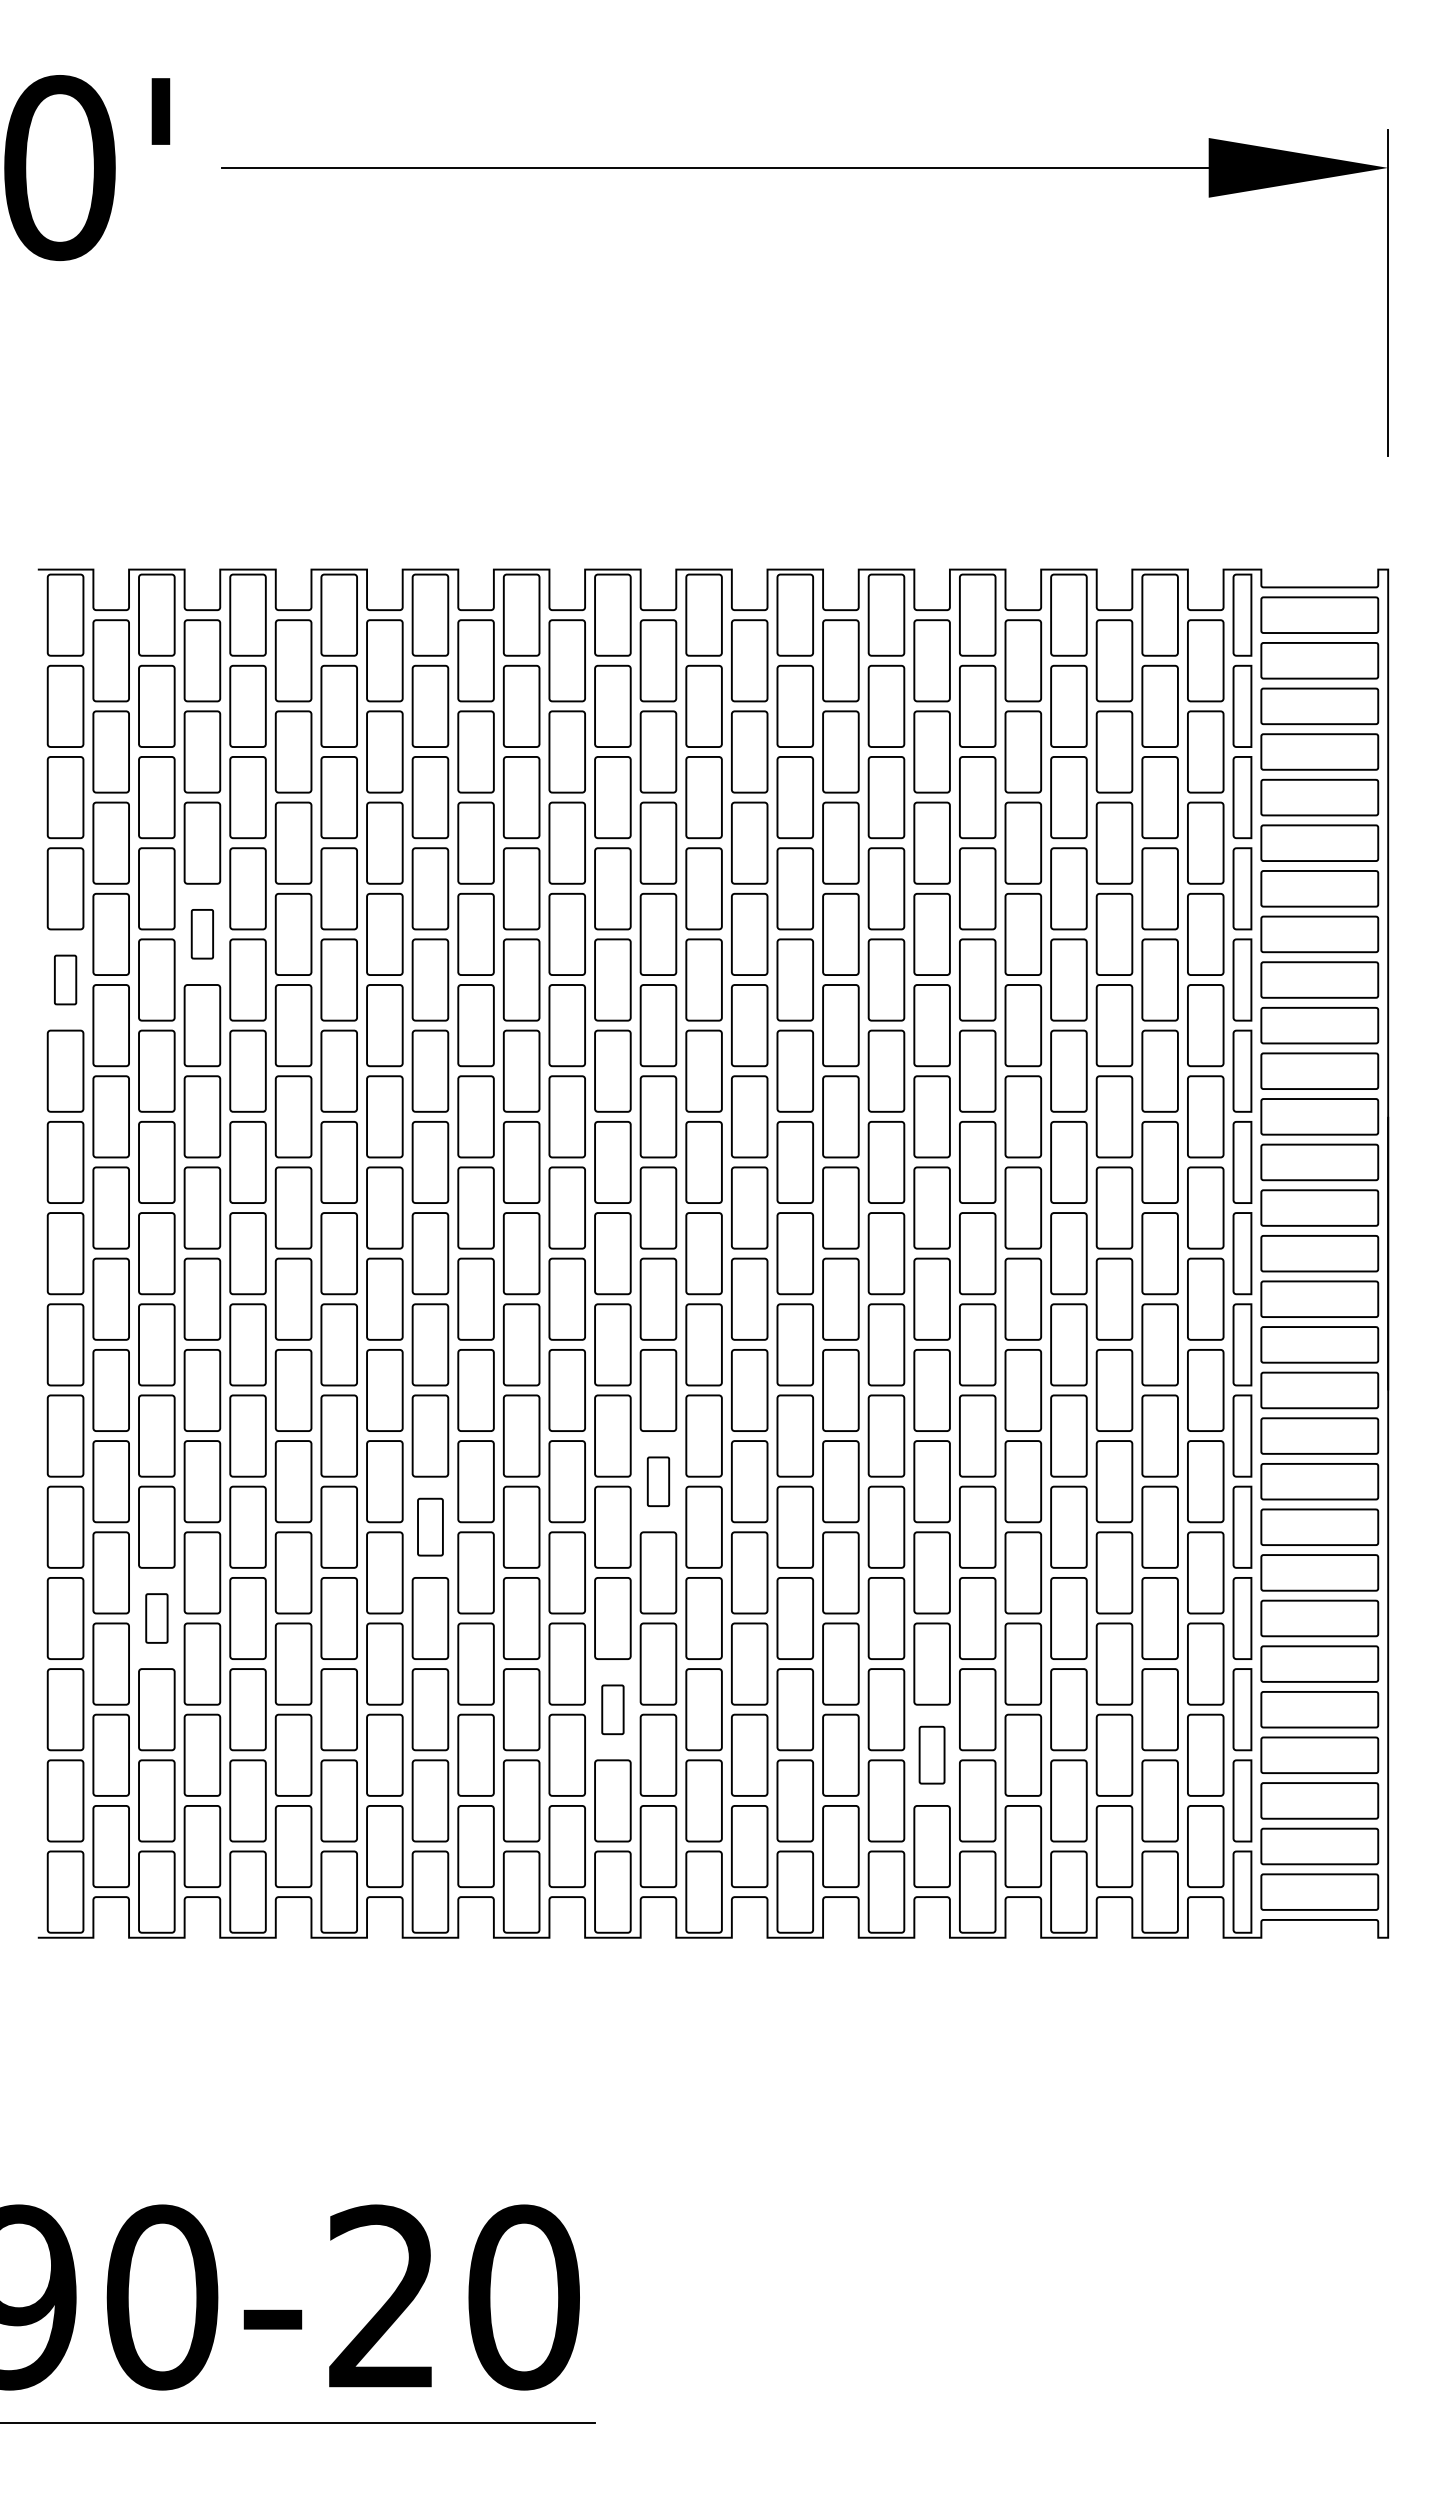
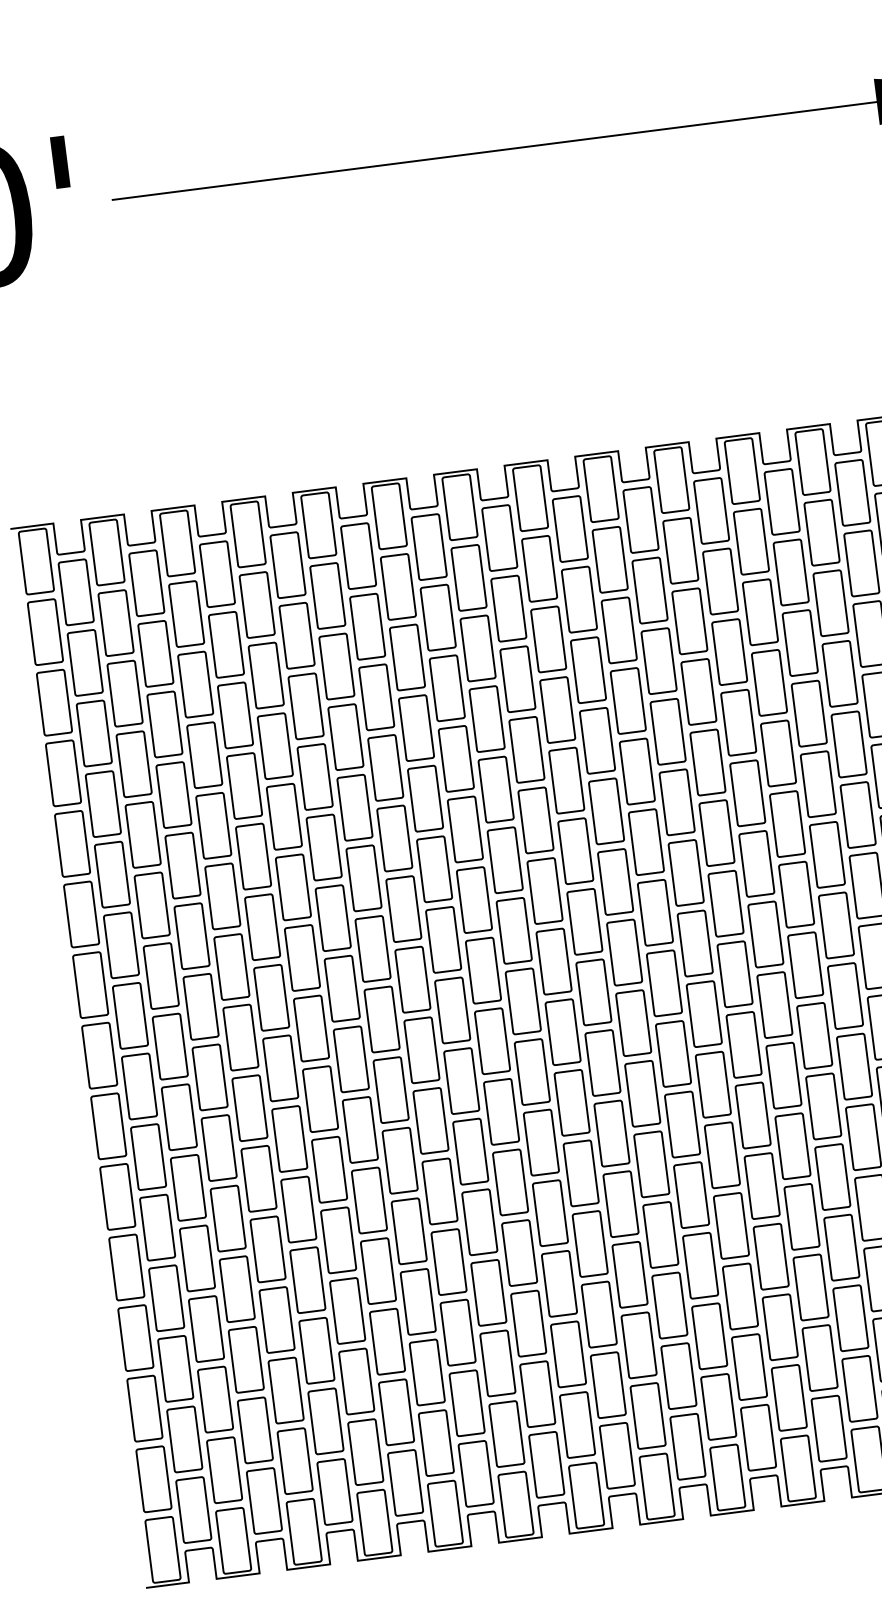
part: (202, 933) -> (173, 794), size x1.67
part: (65, 979) -> (72, 843), size x1.67
part: (658, 1481) -> (581, 1173), size x1.67
part: (430, 1526) -> (409, 1230), size x1.43
part: (156, 1618) -> (206, 1329), size x1.67
part: (612, 1709) -> (568, 1354), size x1.67
part: (931, 1754) -> (819, 1357), size x1.43

